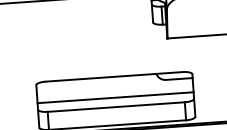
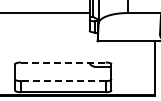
line: (114, 76) -> (63, 62), solid -> dashed
line: (115, 97) -> (63, 75), removed
line: (114, 107) -> (62, 81), solid -> dashed

